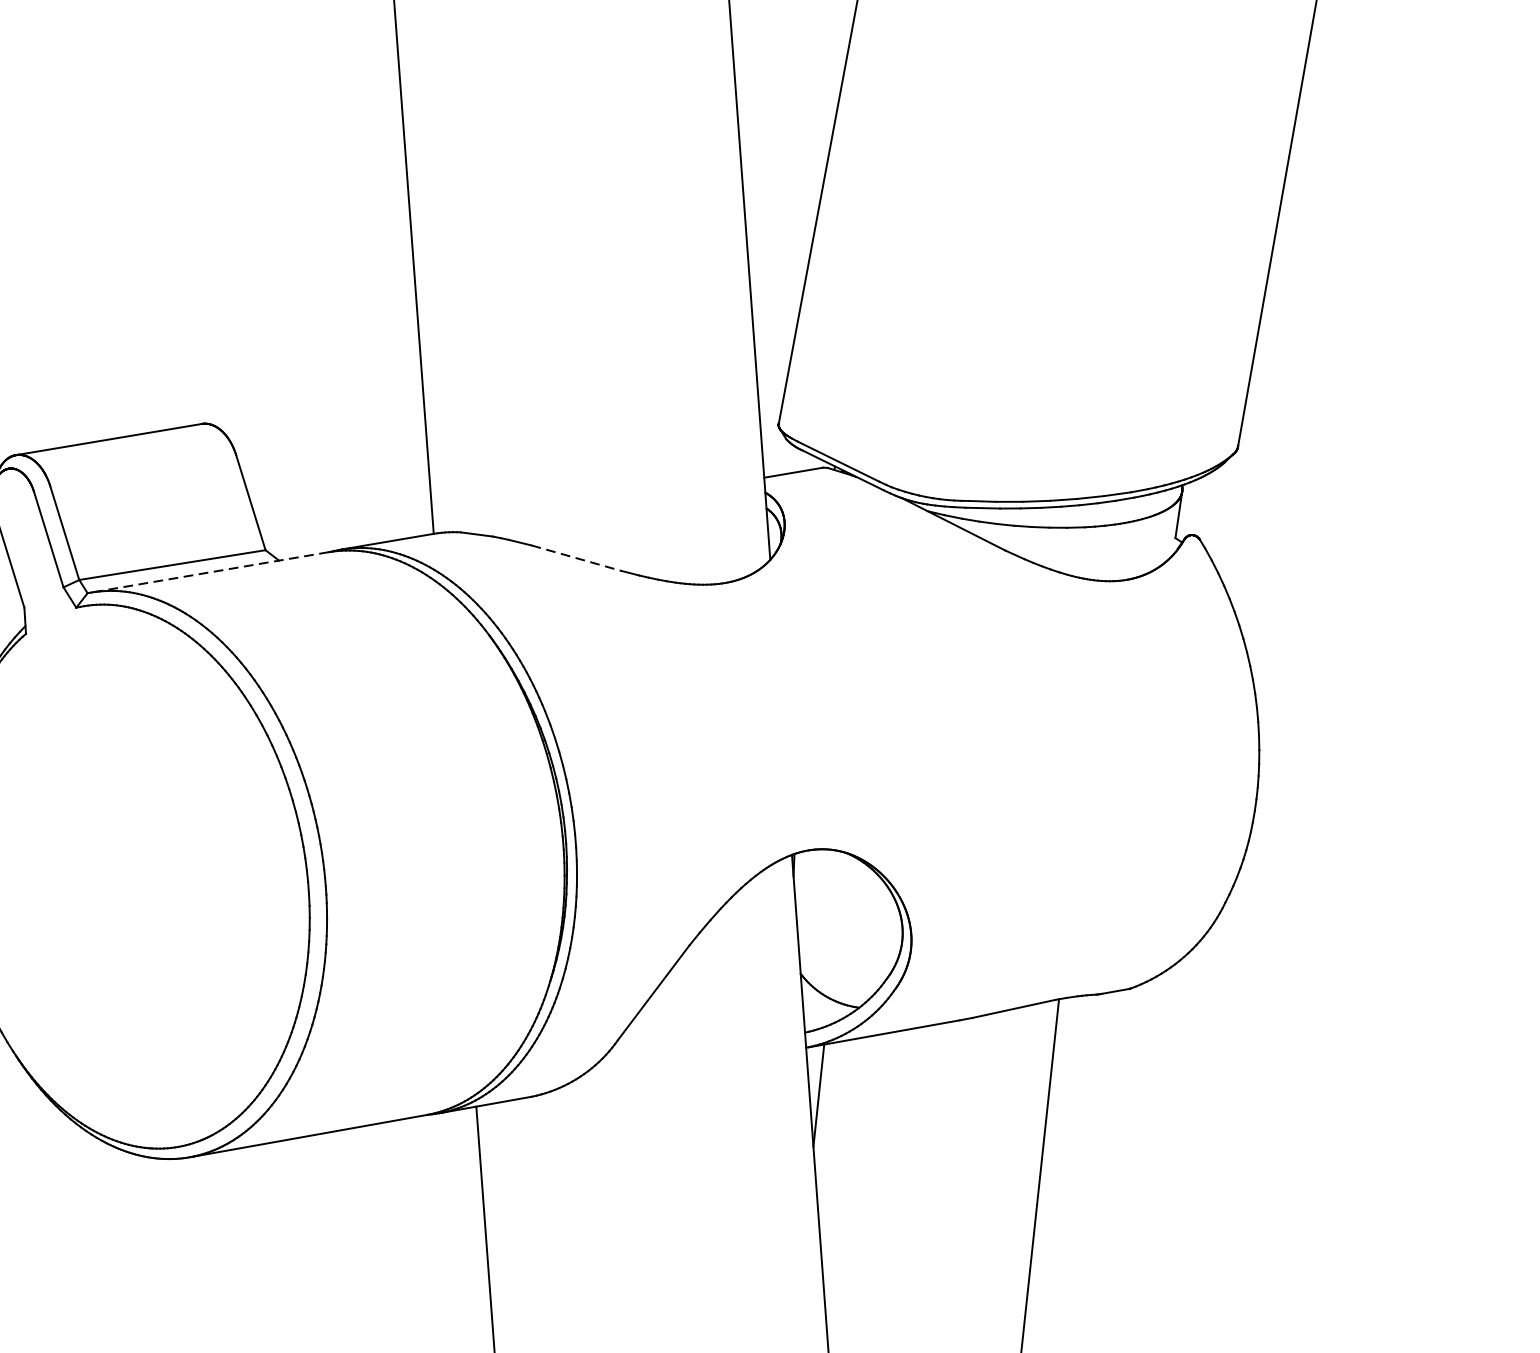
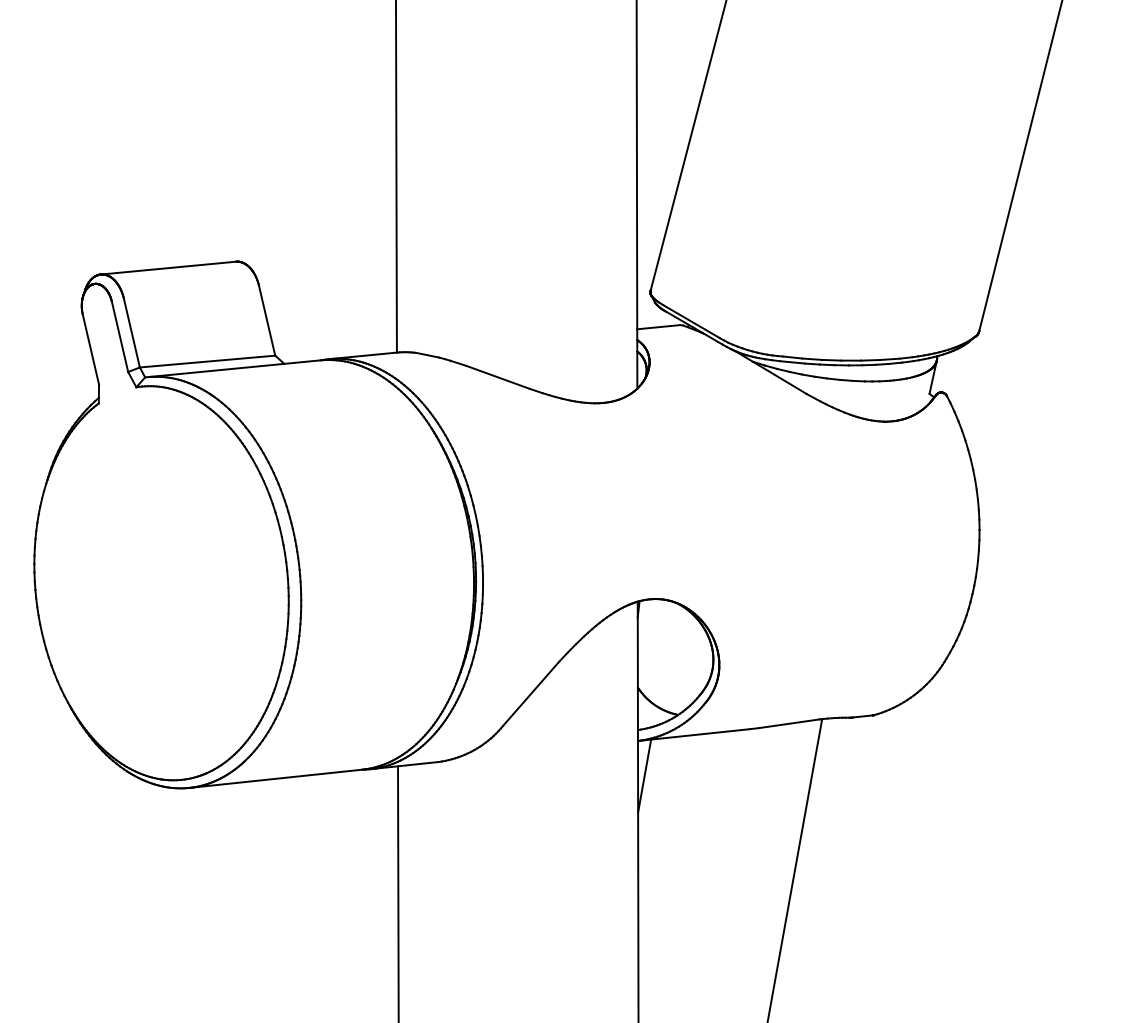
line: (576, 558) -> (498, 377), dashed -> solid
line: (210, 572) -> (234, 368), dashed -> solid

